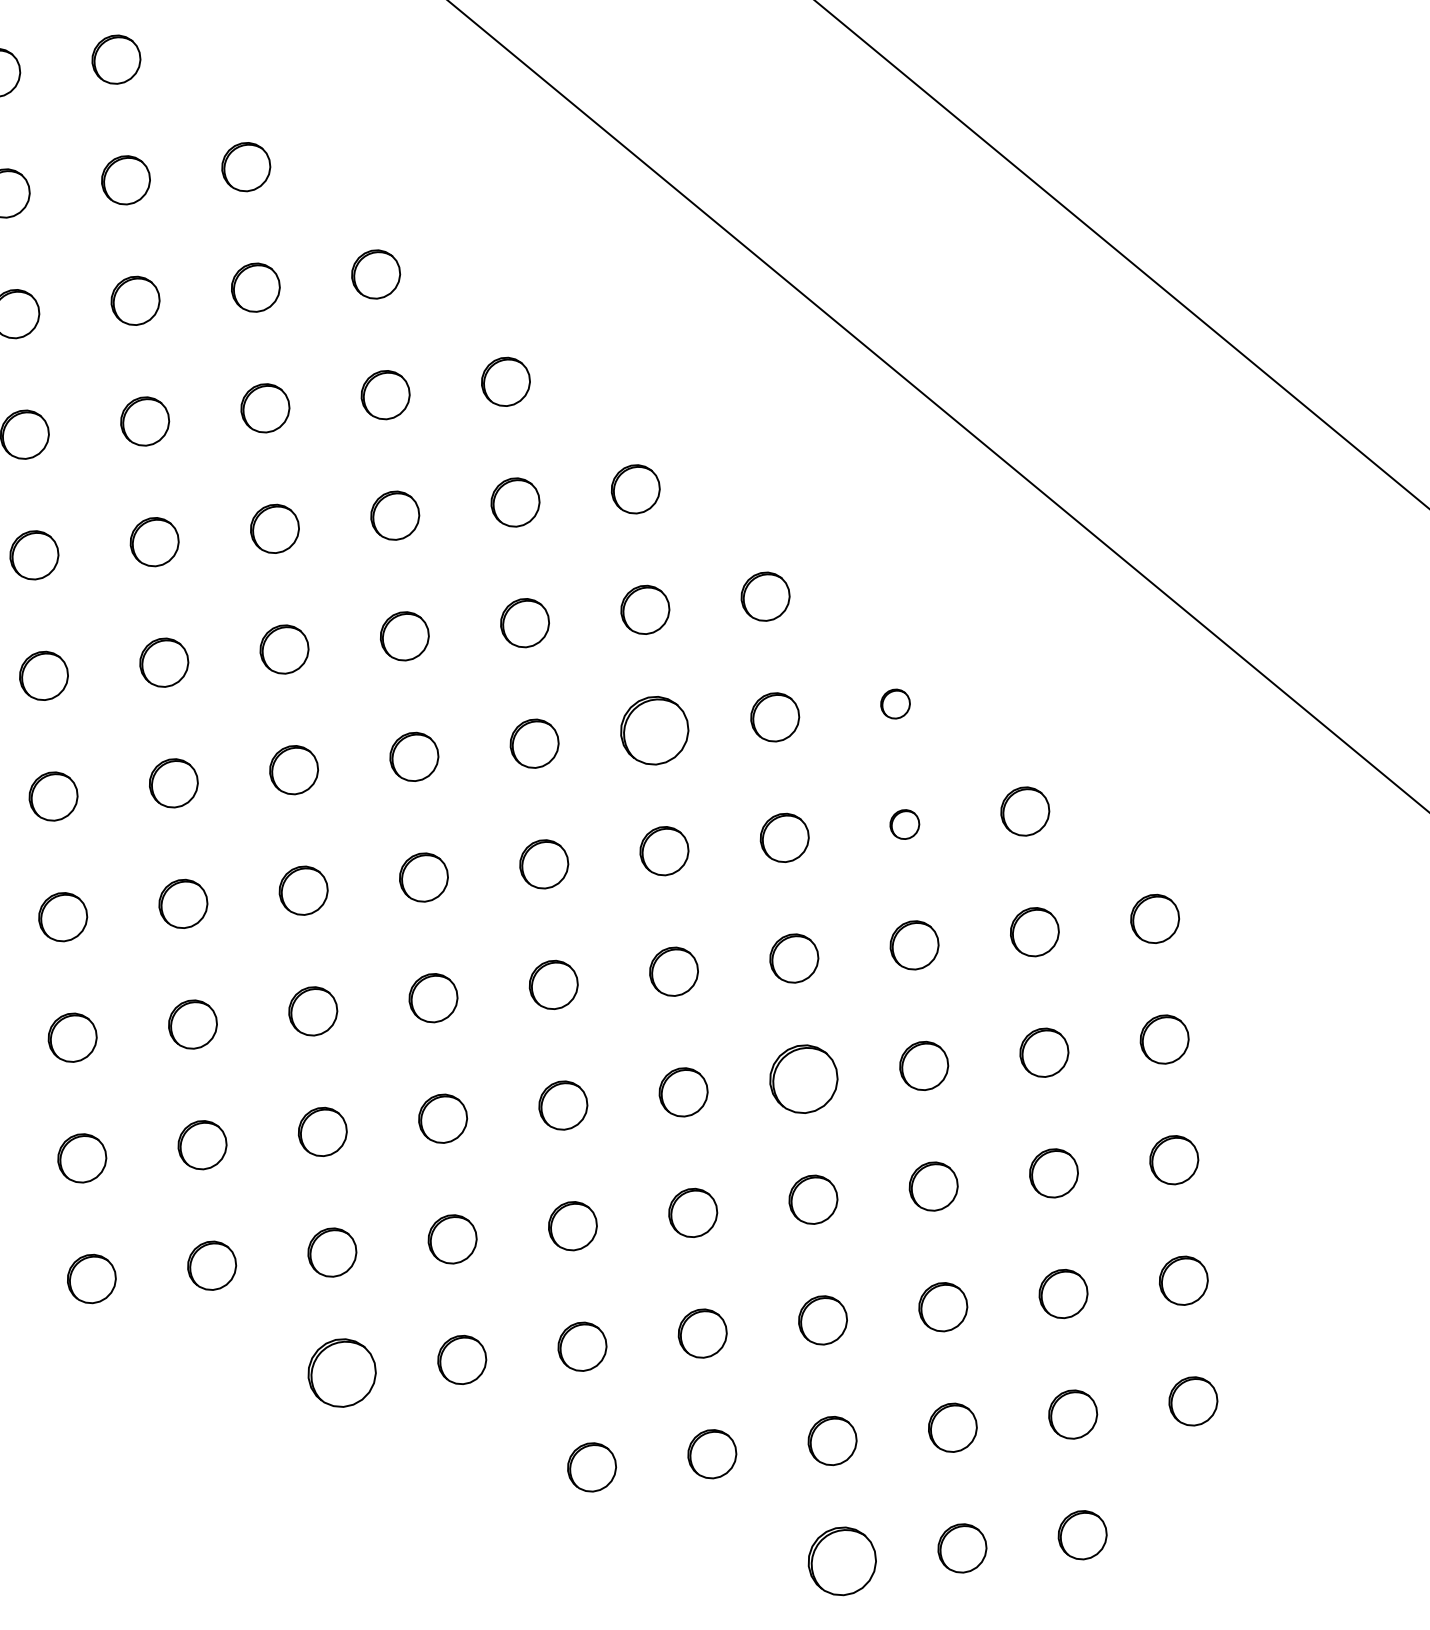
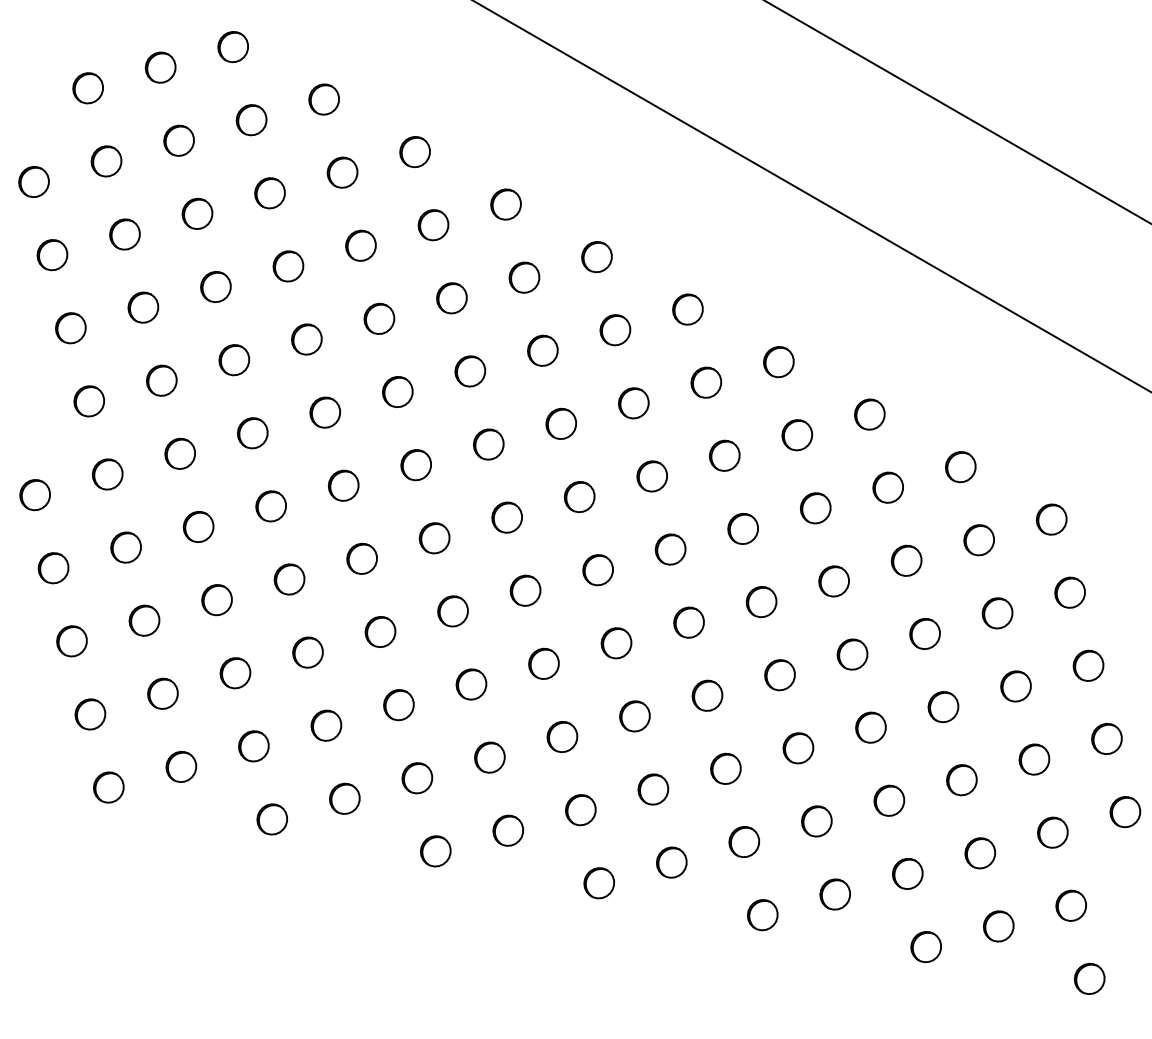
part: (894, 703) -> (869, 414), size x1.67
part: (654, 729) -> (724, 455), size x0.71
part: (903, 824) -> (887, 487), size x1.67
part: (803, 1079) -> (852, 654), size x0.71
part: (340, 1373) -> (598, 883), size x0.71
part: (840, 1562) -> (925, 947), size x0.71

